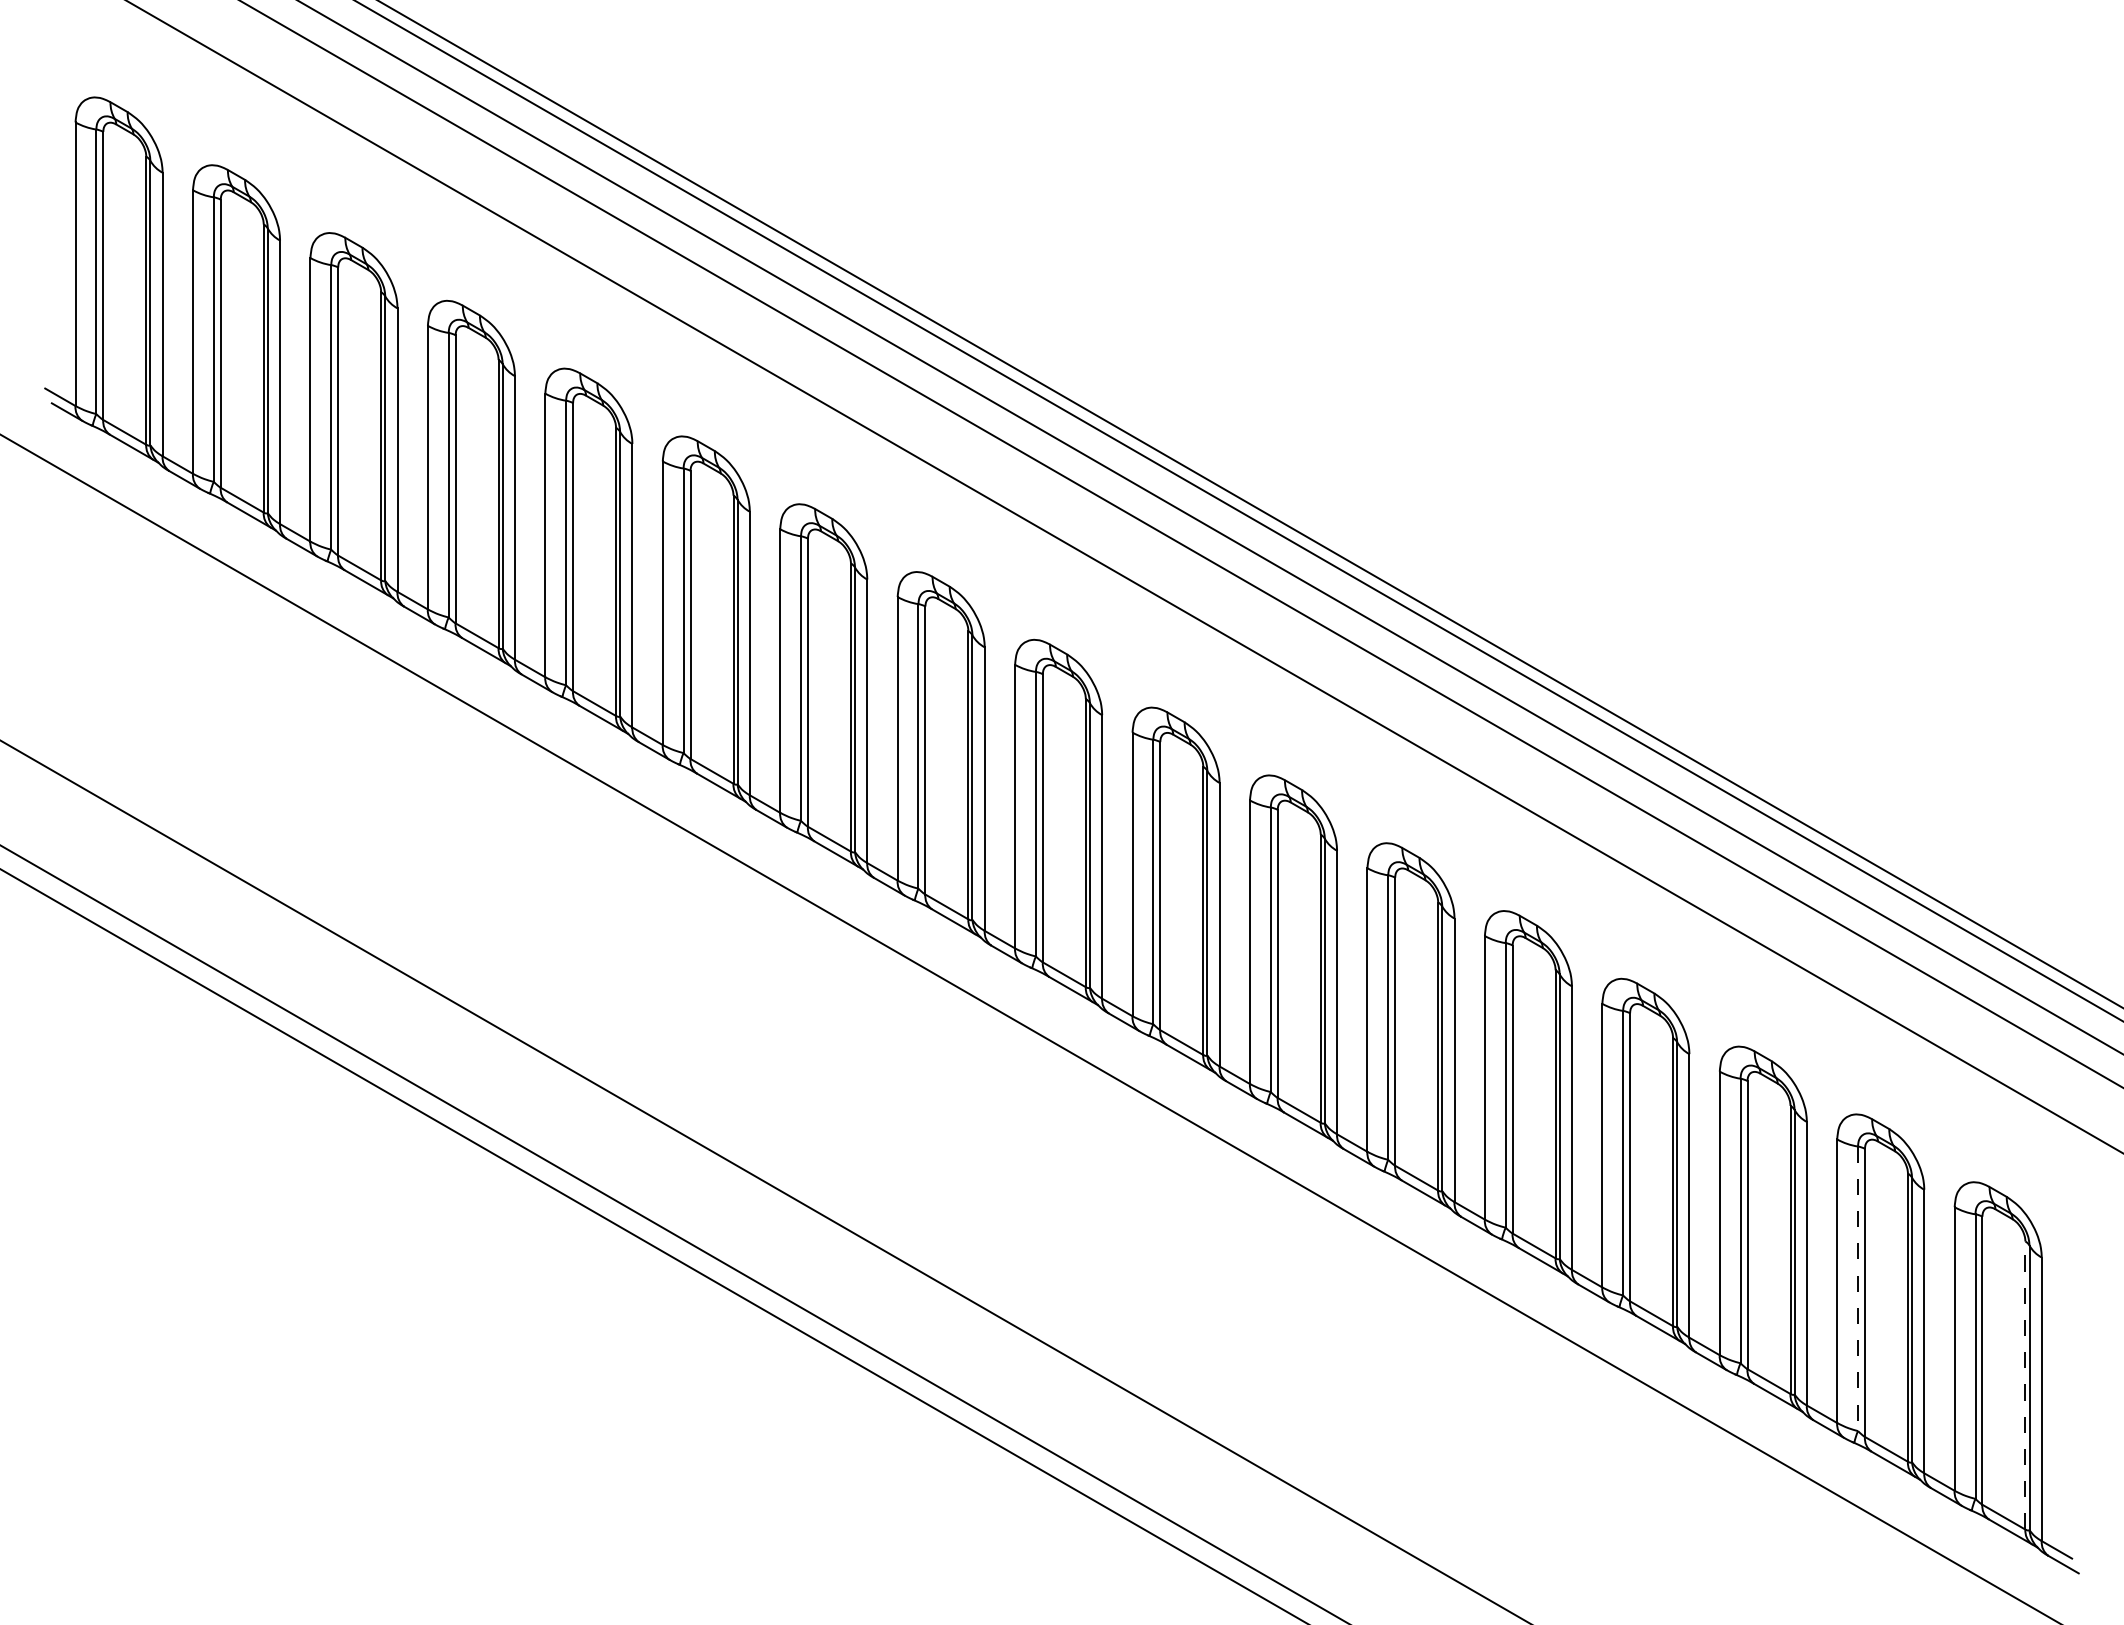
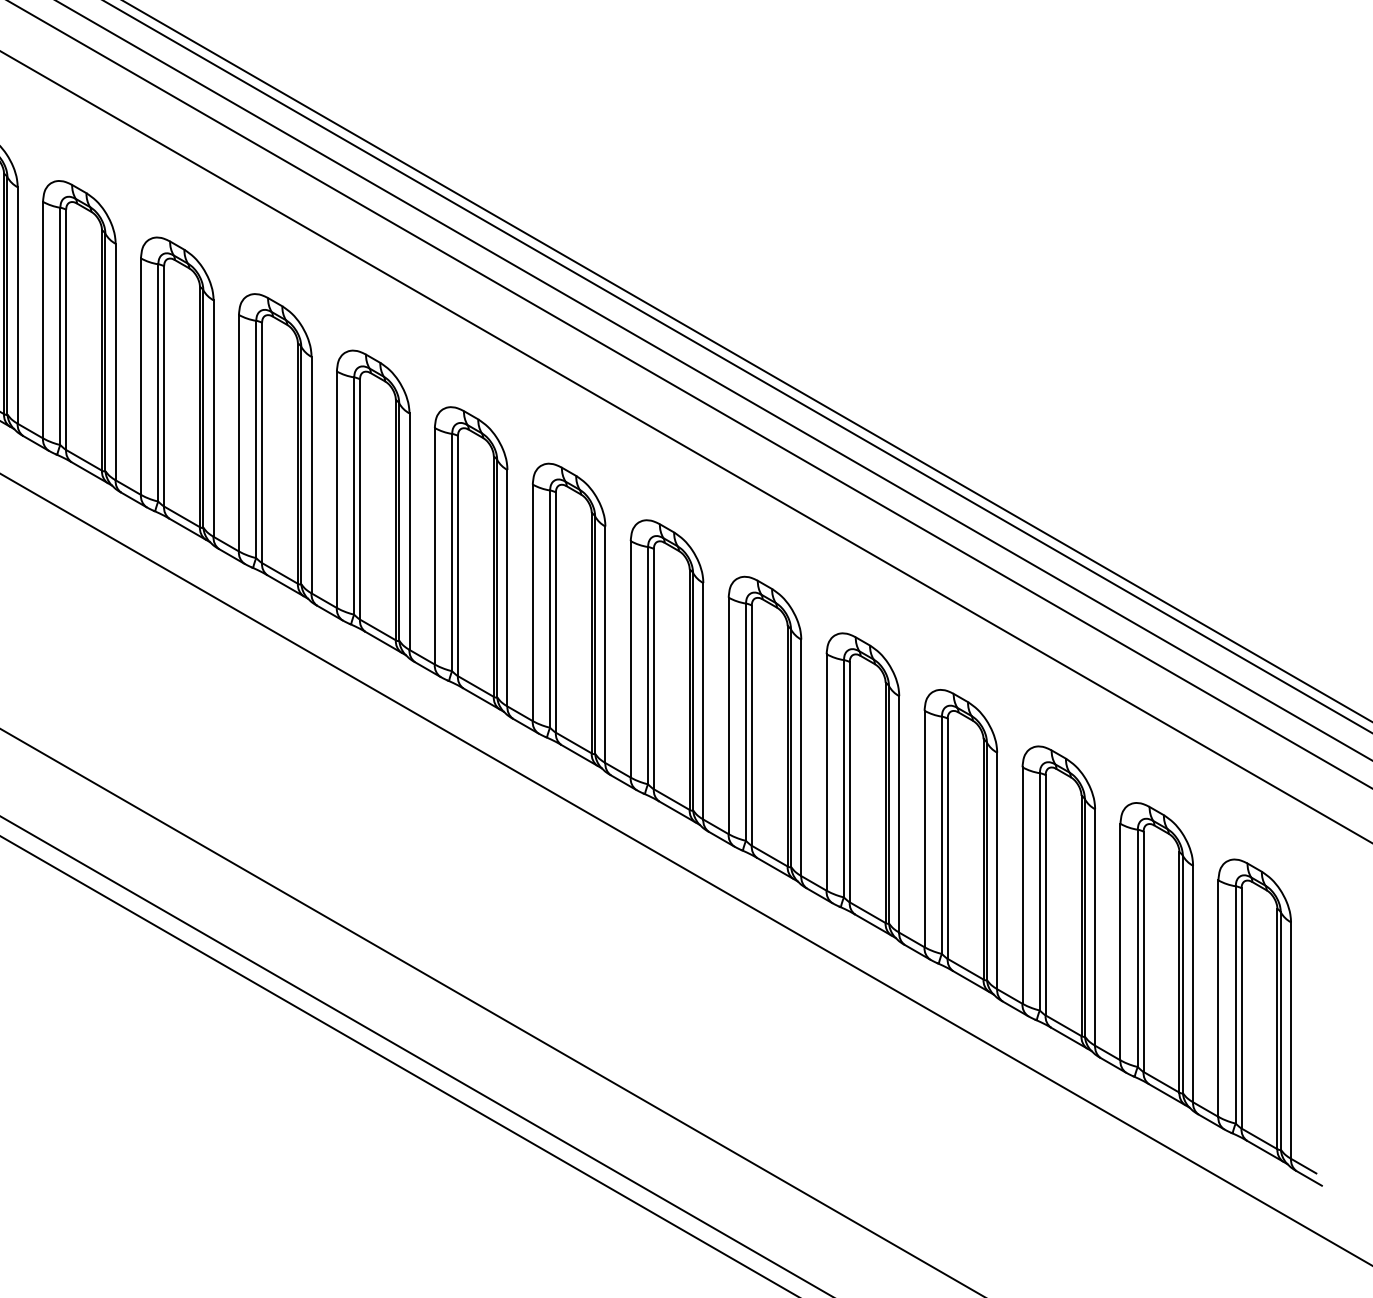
line: (1858, 1289) -> (1138, 948), dashed -> solid
line: (2025, 1385) -> (1277, 1029), dashed -> solid

